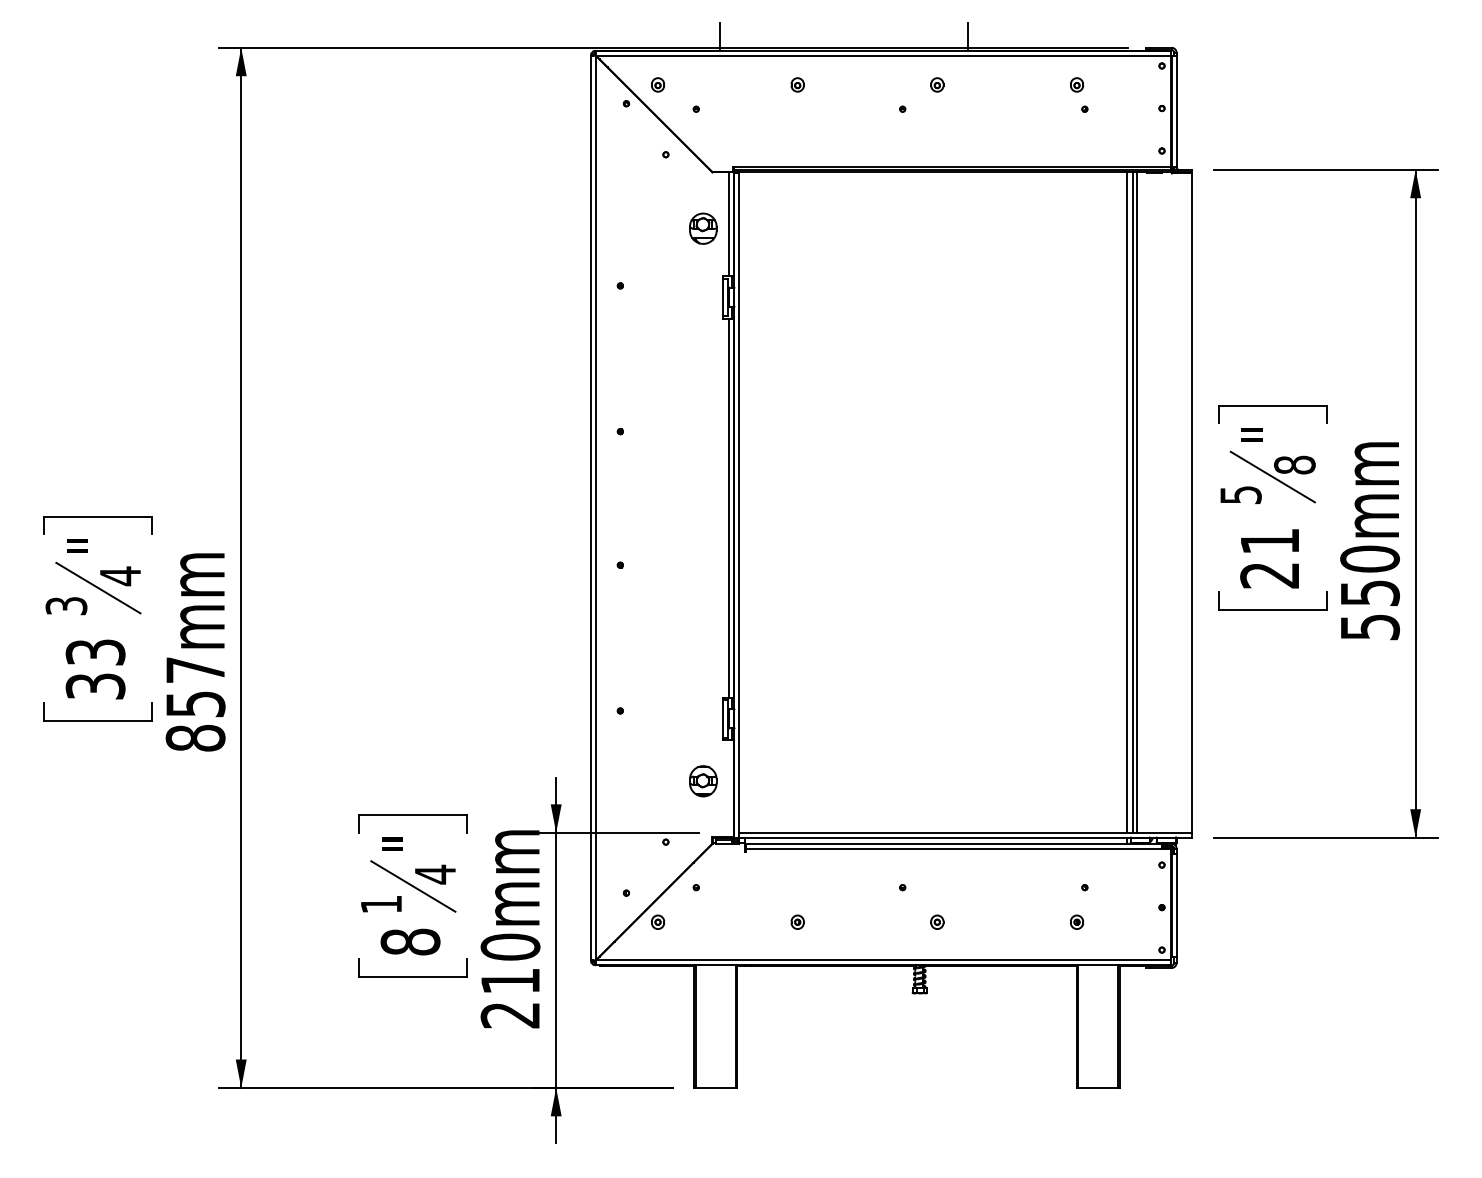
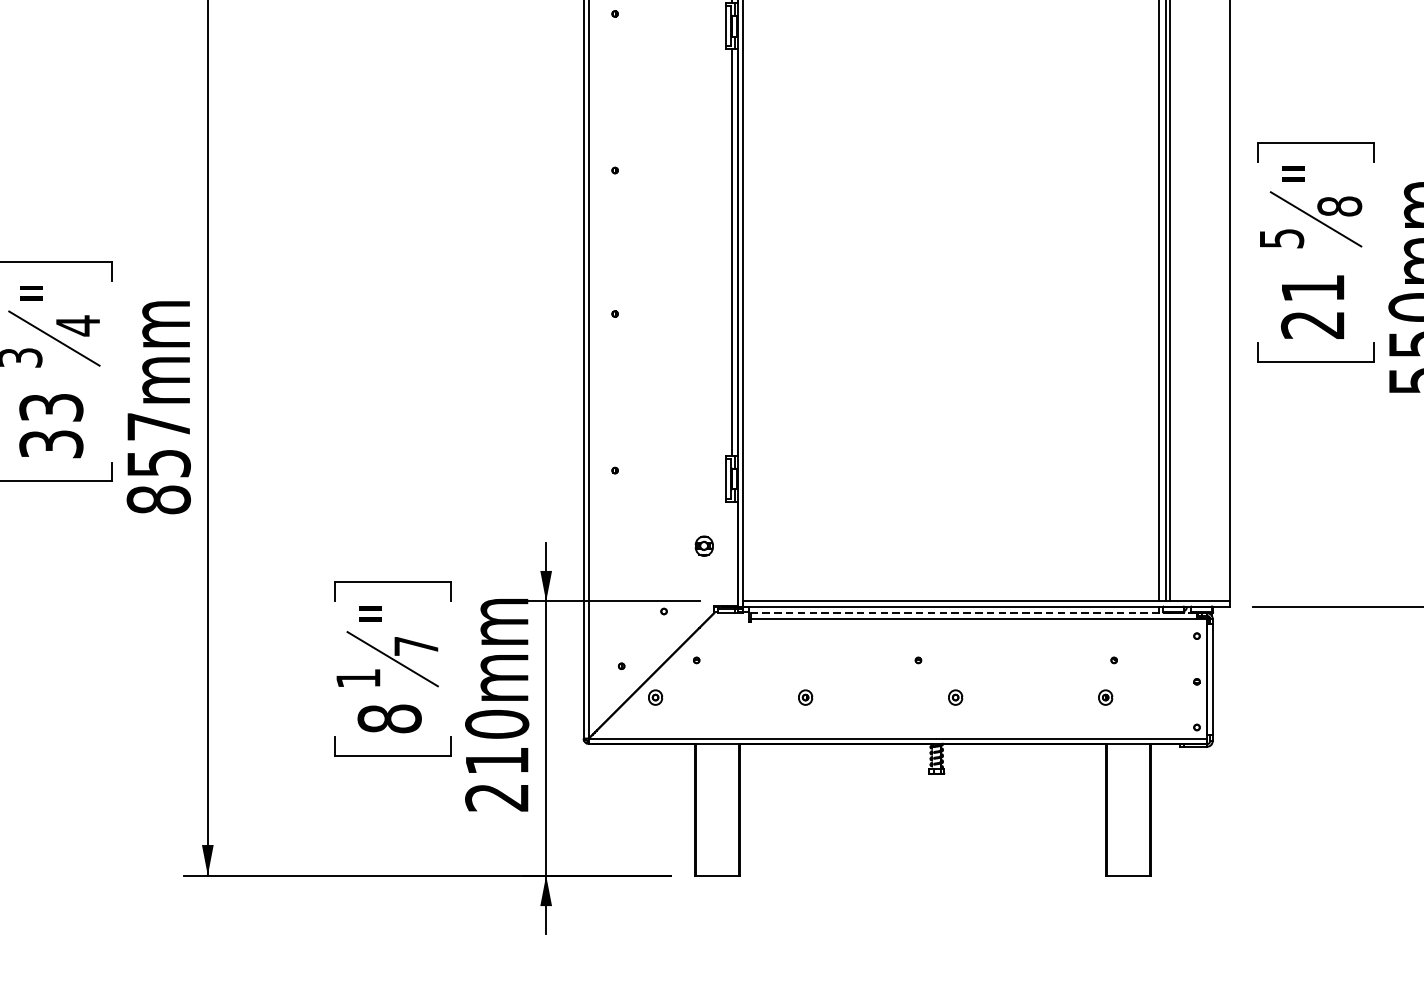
part: (703, 781) -> (704, 546), size x0.6
line: (954, 843) -> (974, 612), solid -> dashed
text: (435, 874) -> (416, 646), 4 -> 7

